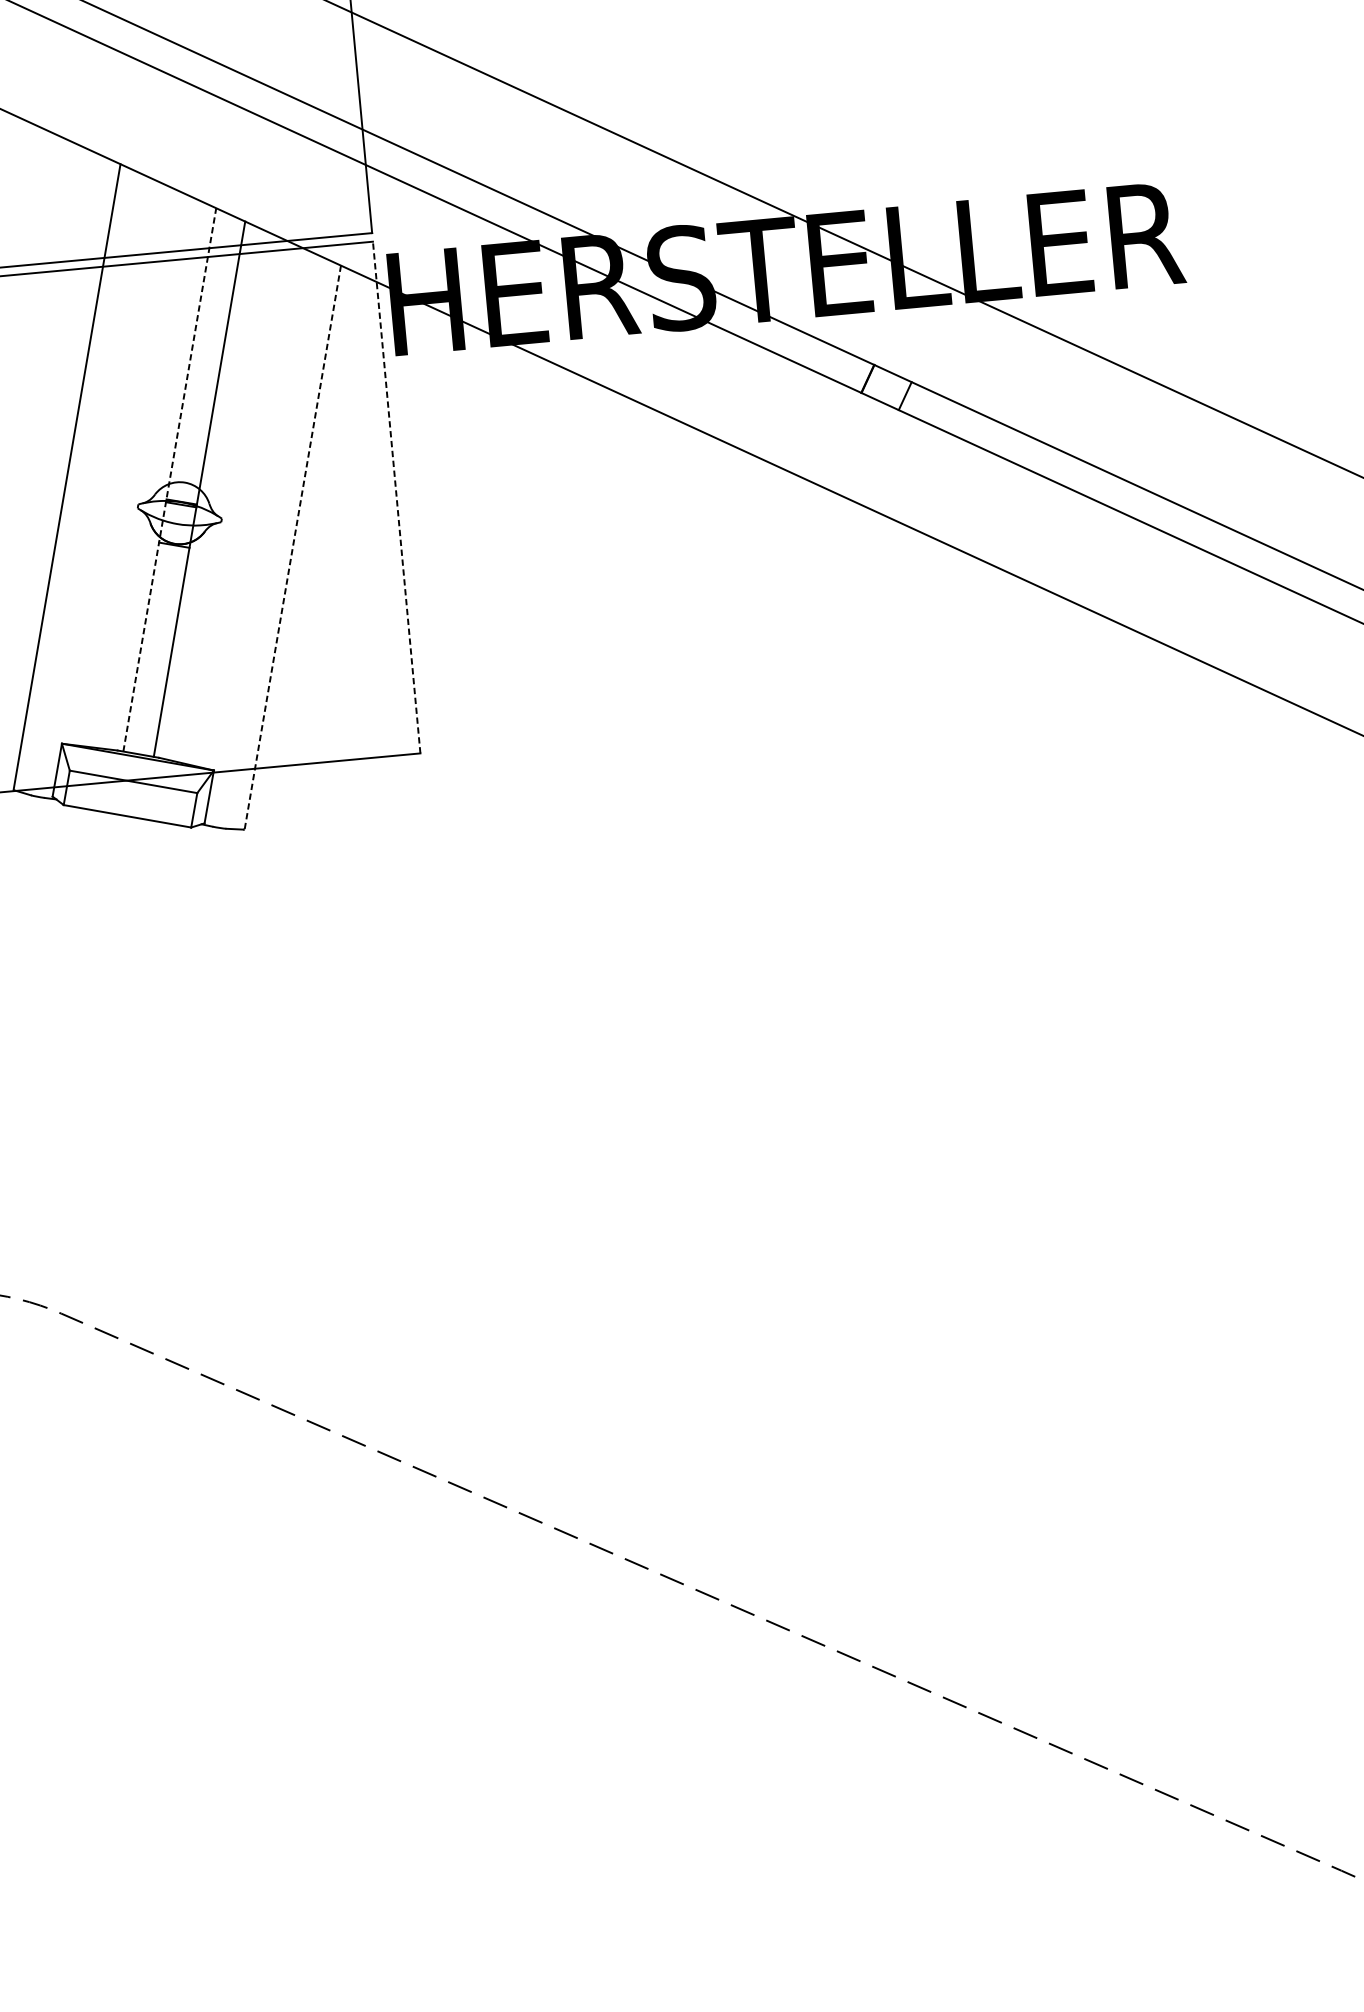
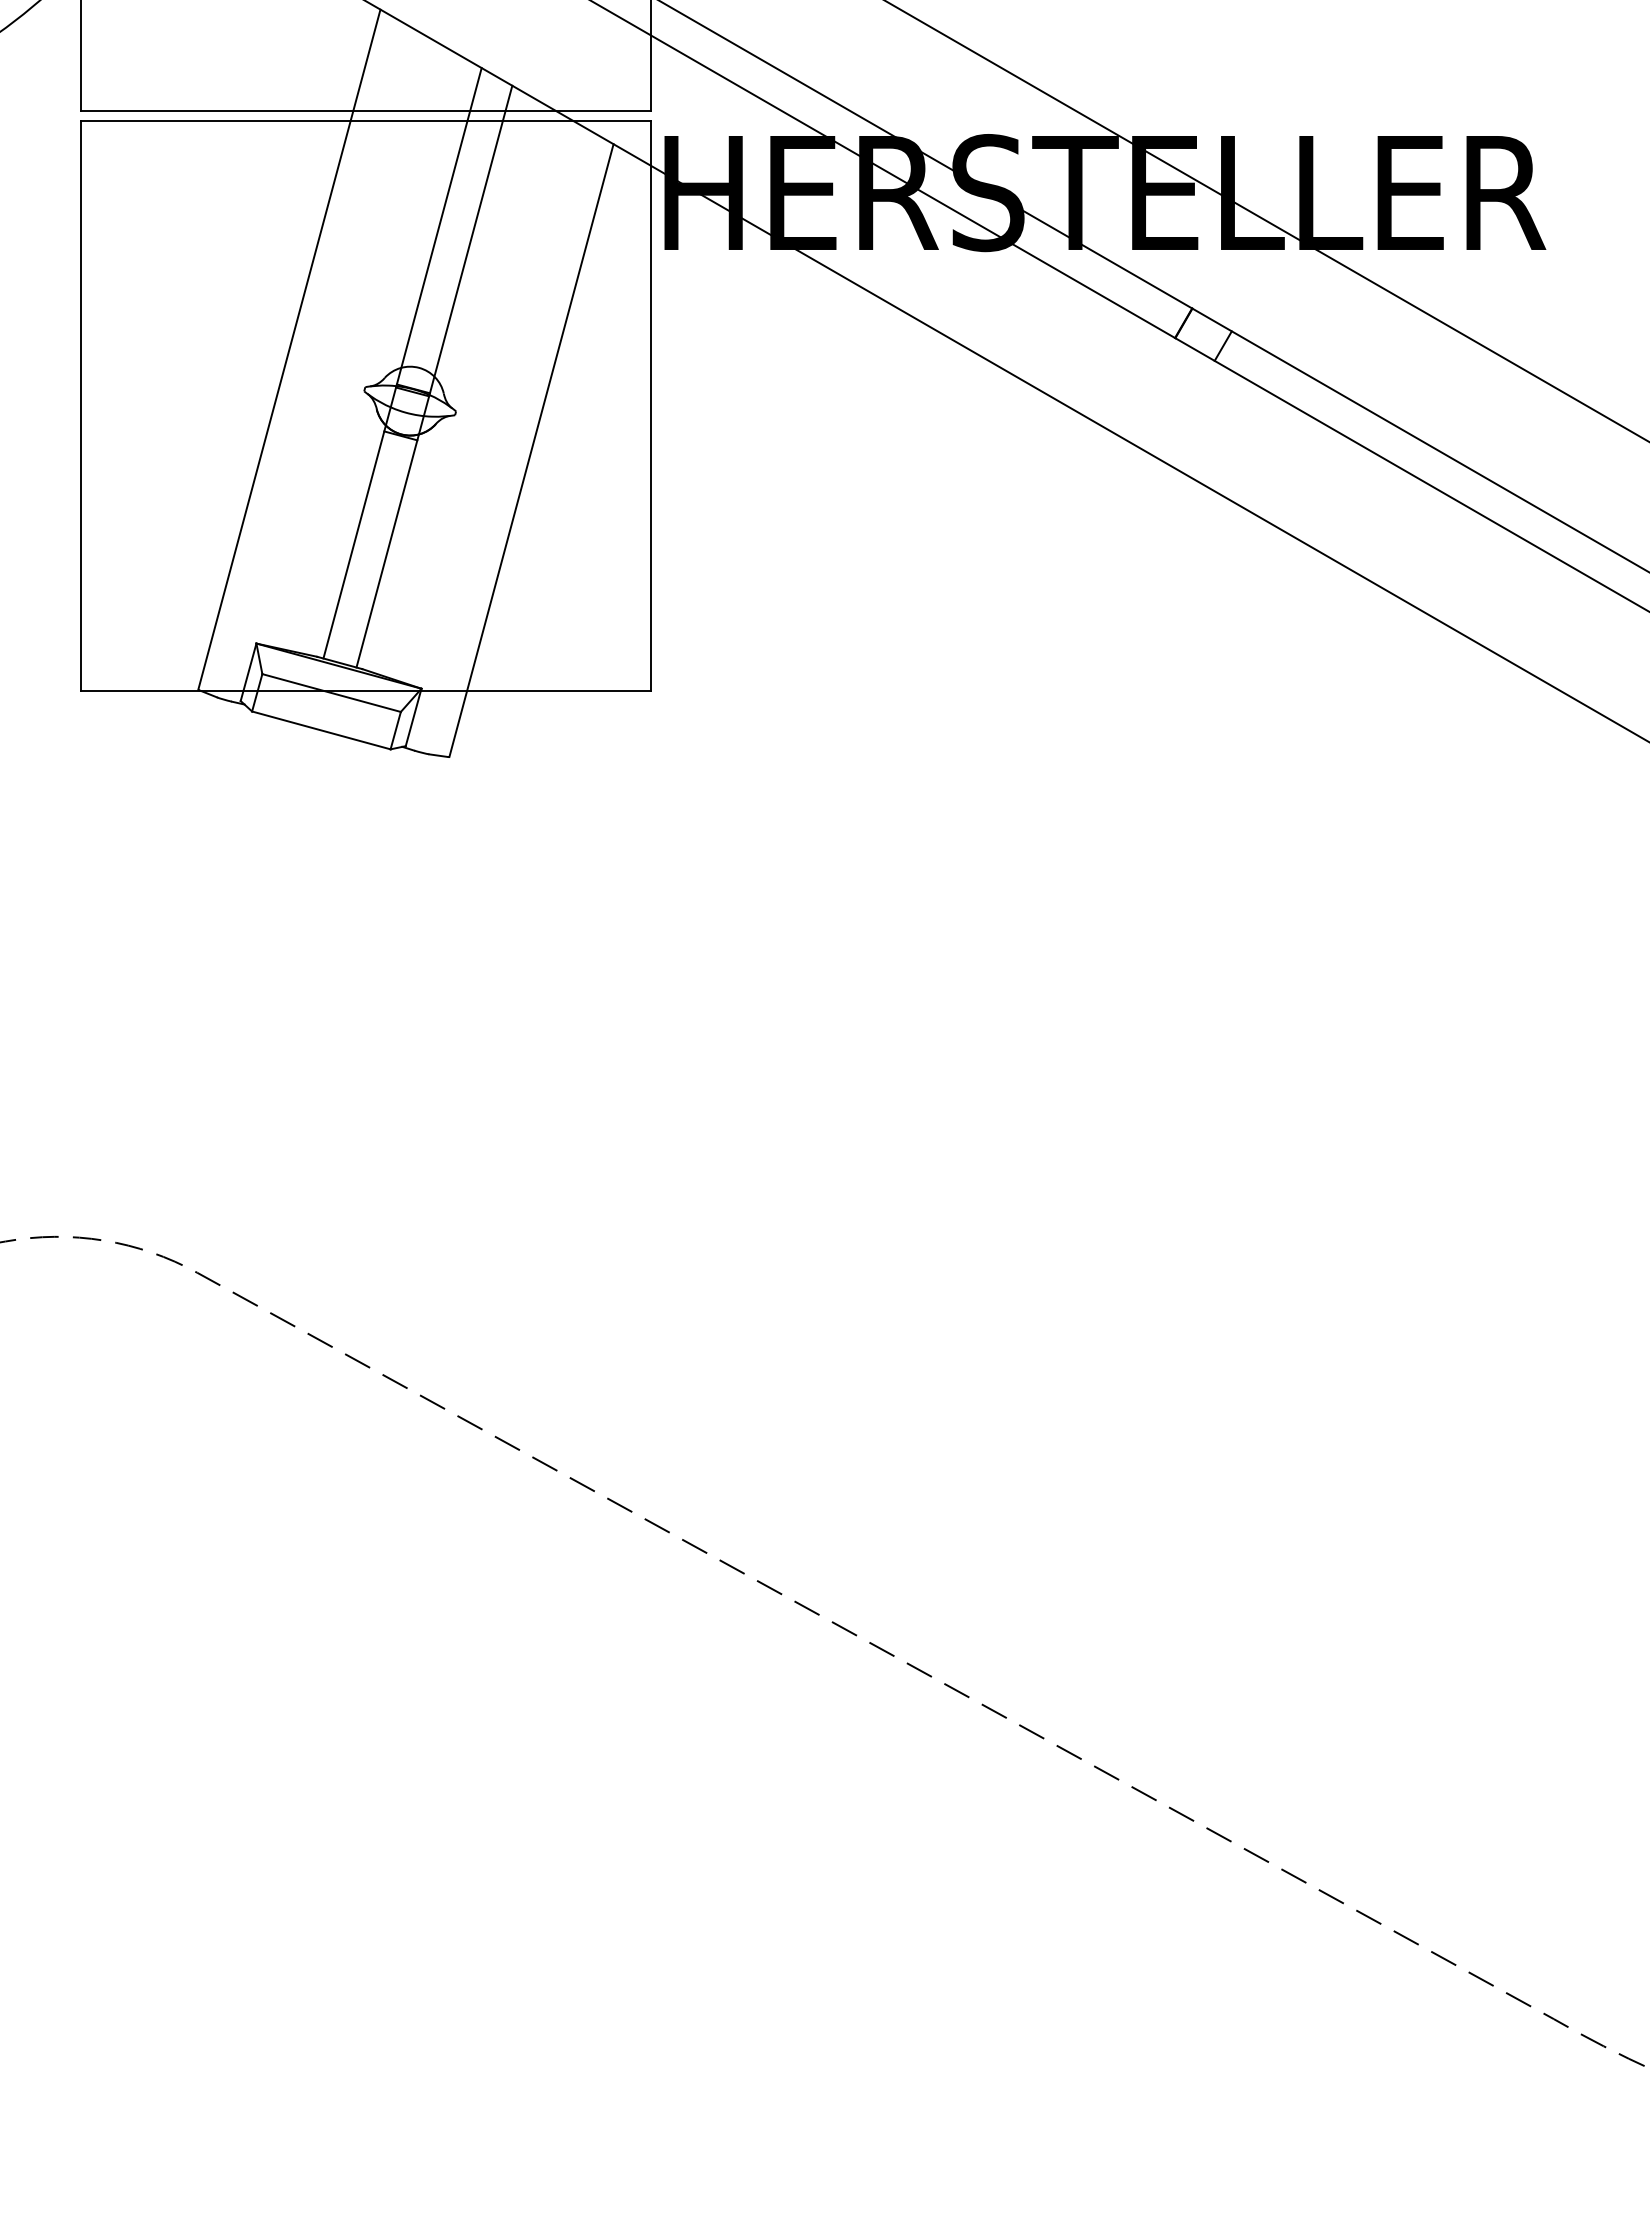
line: (169, 480) -> (402, 363), dashed -> solid
line: (396, 497) -> (651, 406), dashed -> solid
line: (292, 548) -> (531, 451), dashed -> solid

